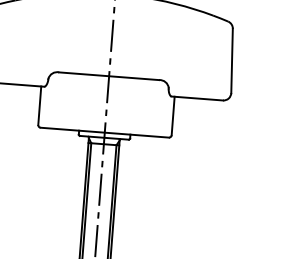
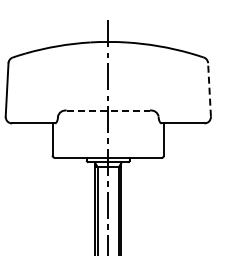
line: (232, 60) -> (209, 89), solid -> dashed
line: (109, 76) -> (108, 110), solid -> dashed

